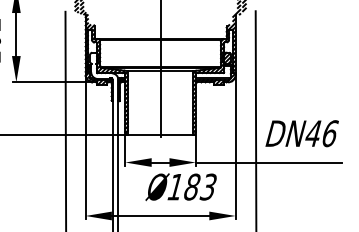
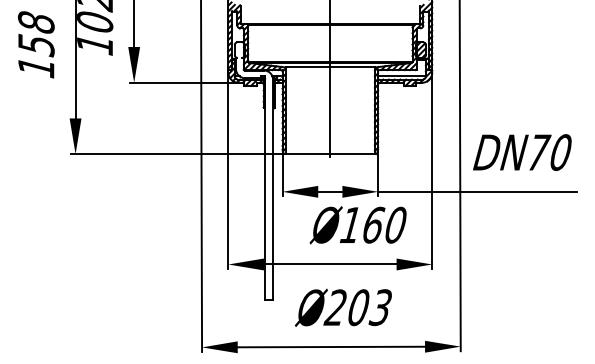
text: (321, 133) -> (549, 152), DN46 -> DN70
text: (200, 186) -> (384, 224), 183 -> 160

